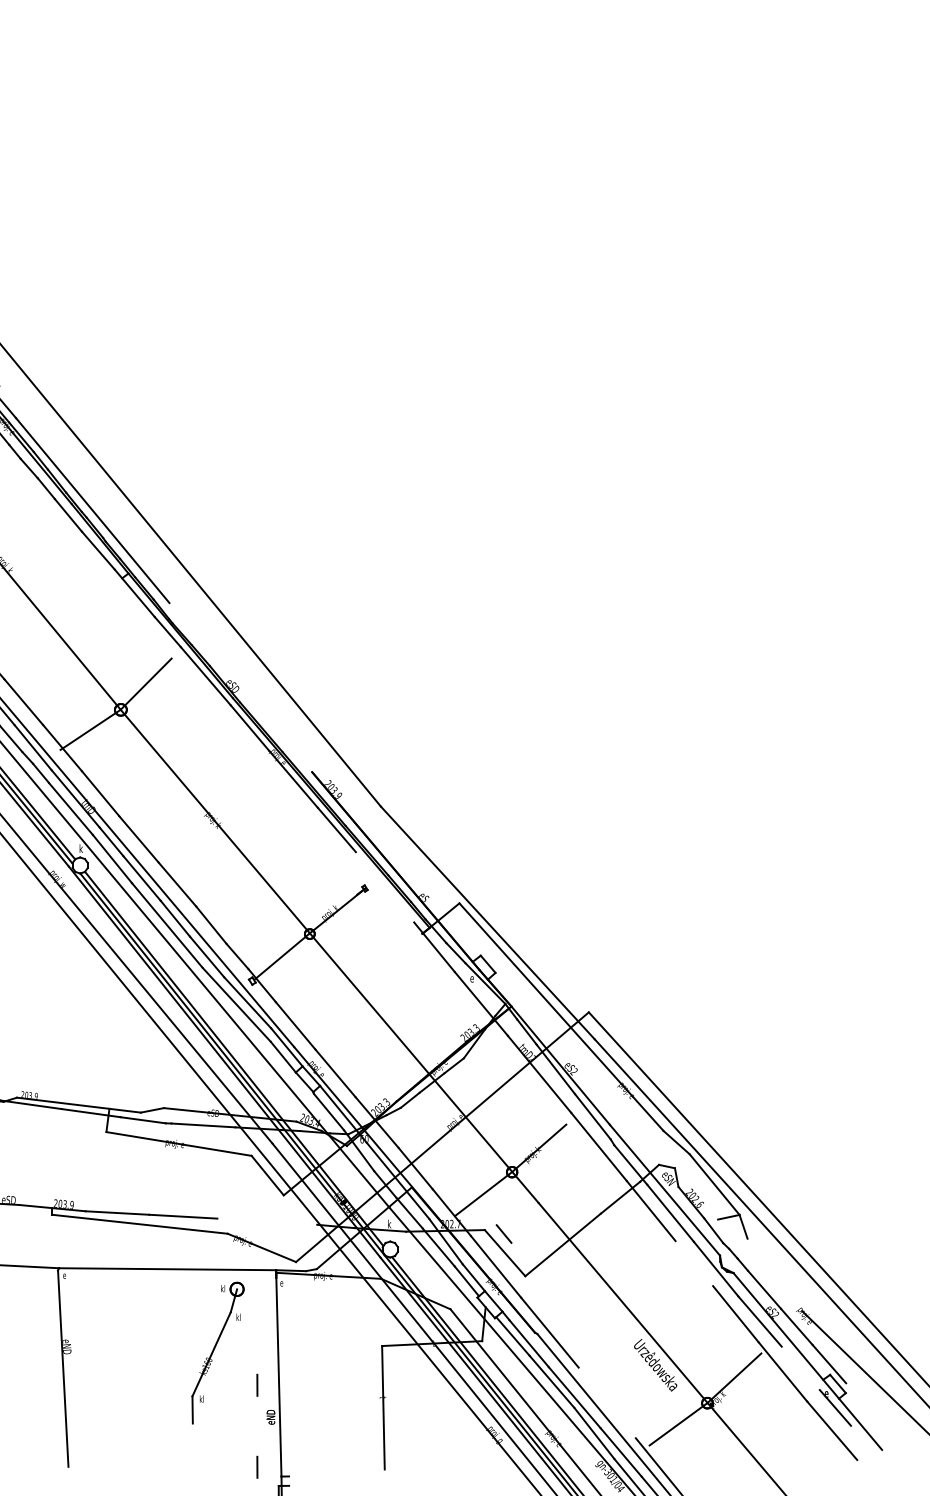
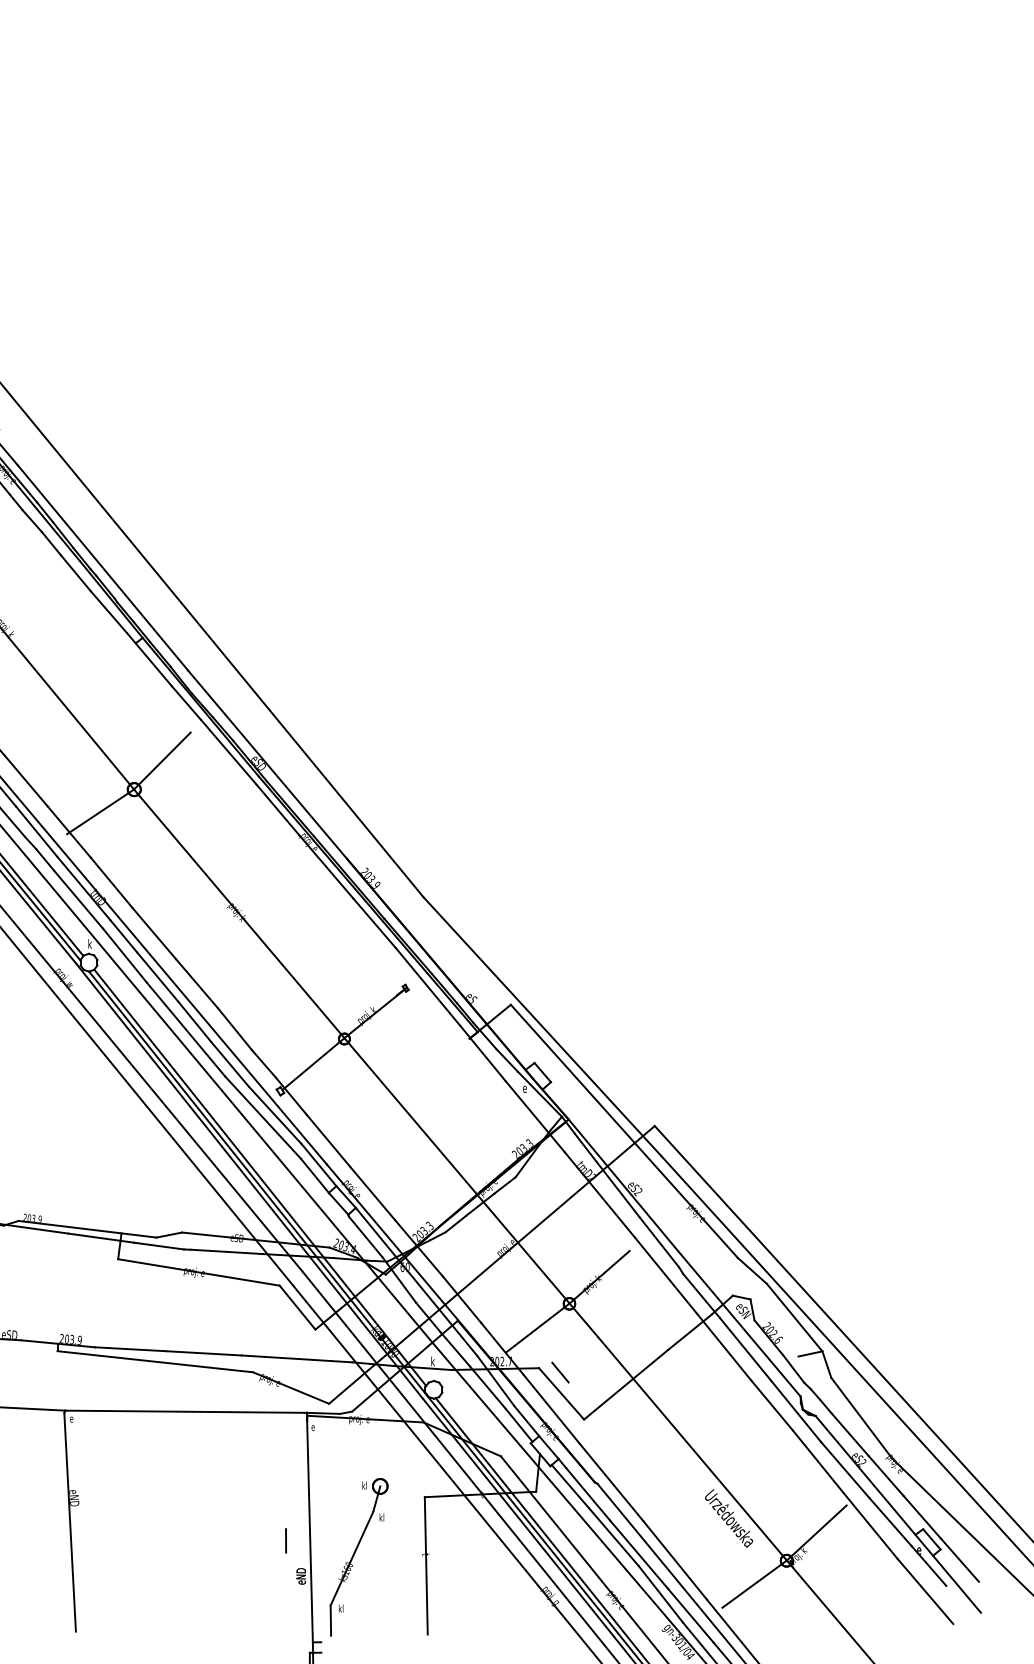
line: (240, 687) -> (267, 764), added
line: (384, 887) -> (427, 987), added
line: (267, 1221) -> (297, 1358), added
line: (694, 1263) -> (772, 1405), added
line: (774, 1274) -> (861, 1417), added
part: (217, 1352) -> (358, 1556), moved
line: (800, 1368) -> (890, 1522), added
line: (606, 1402) -> (674, 1560), added
line: (863, 1402) -> (960, 1560), added
line: (257, 1466) -> (286, 1631), removed

